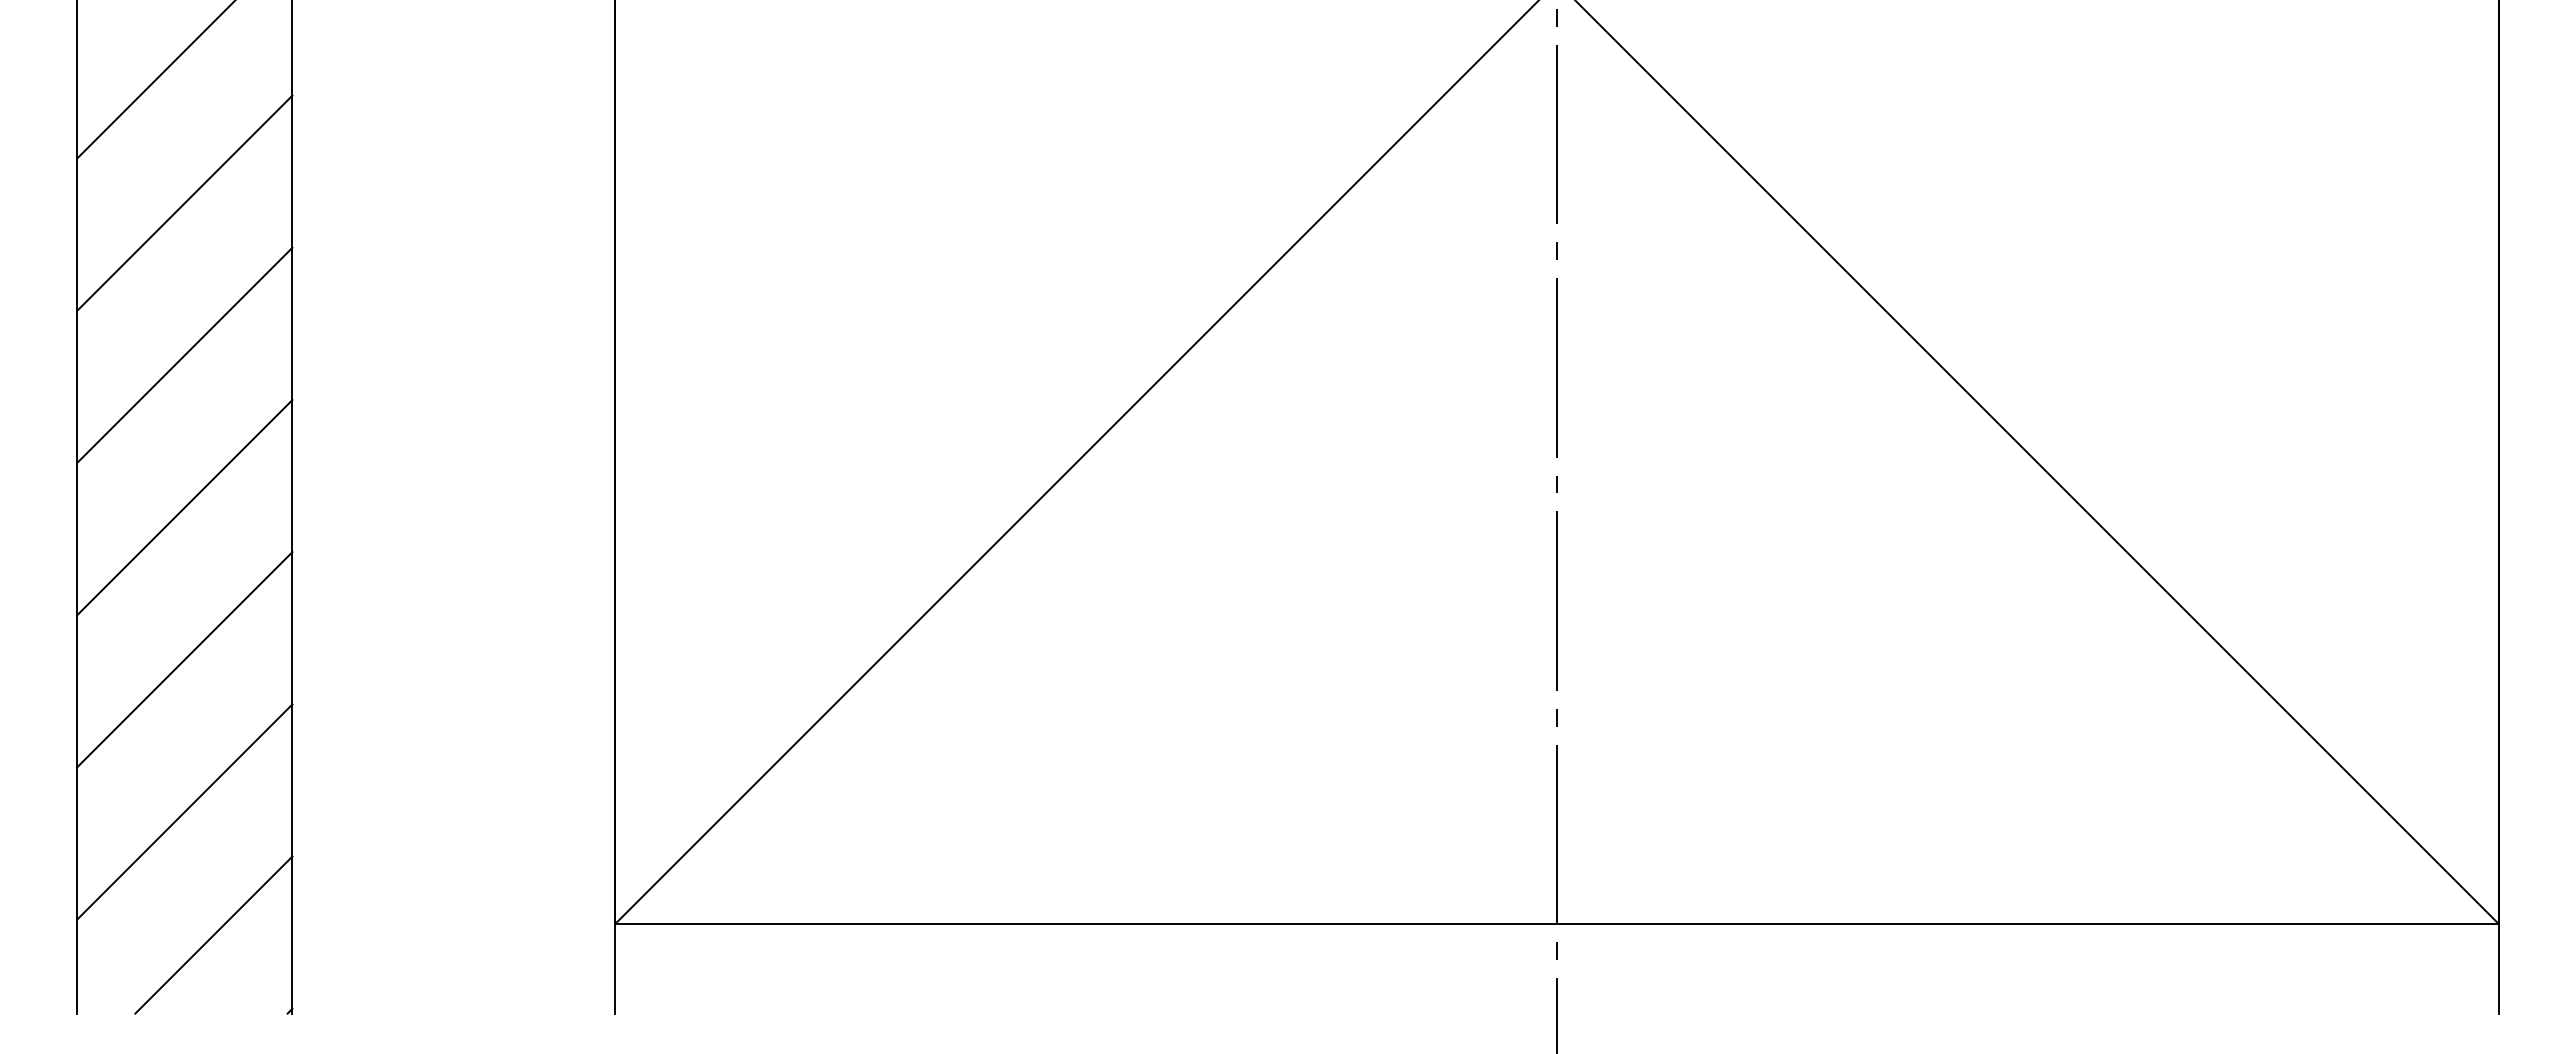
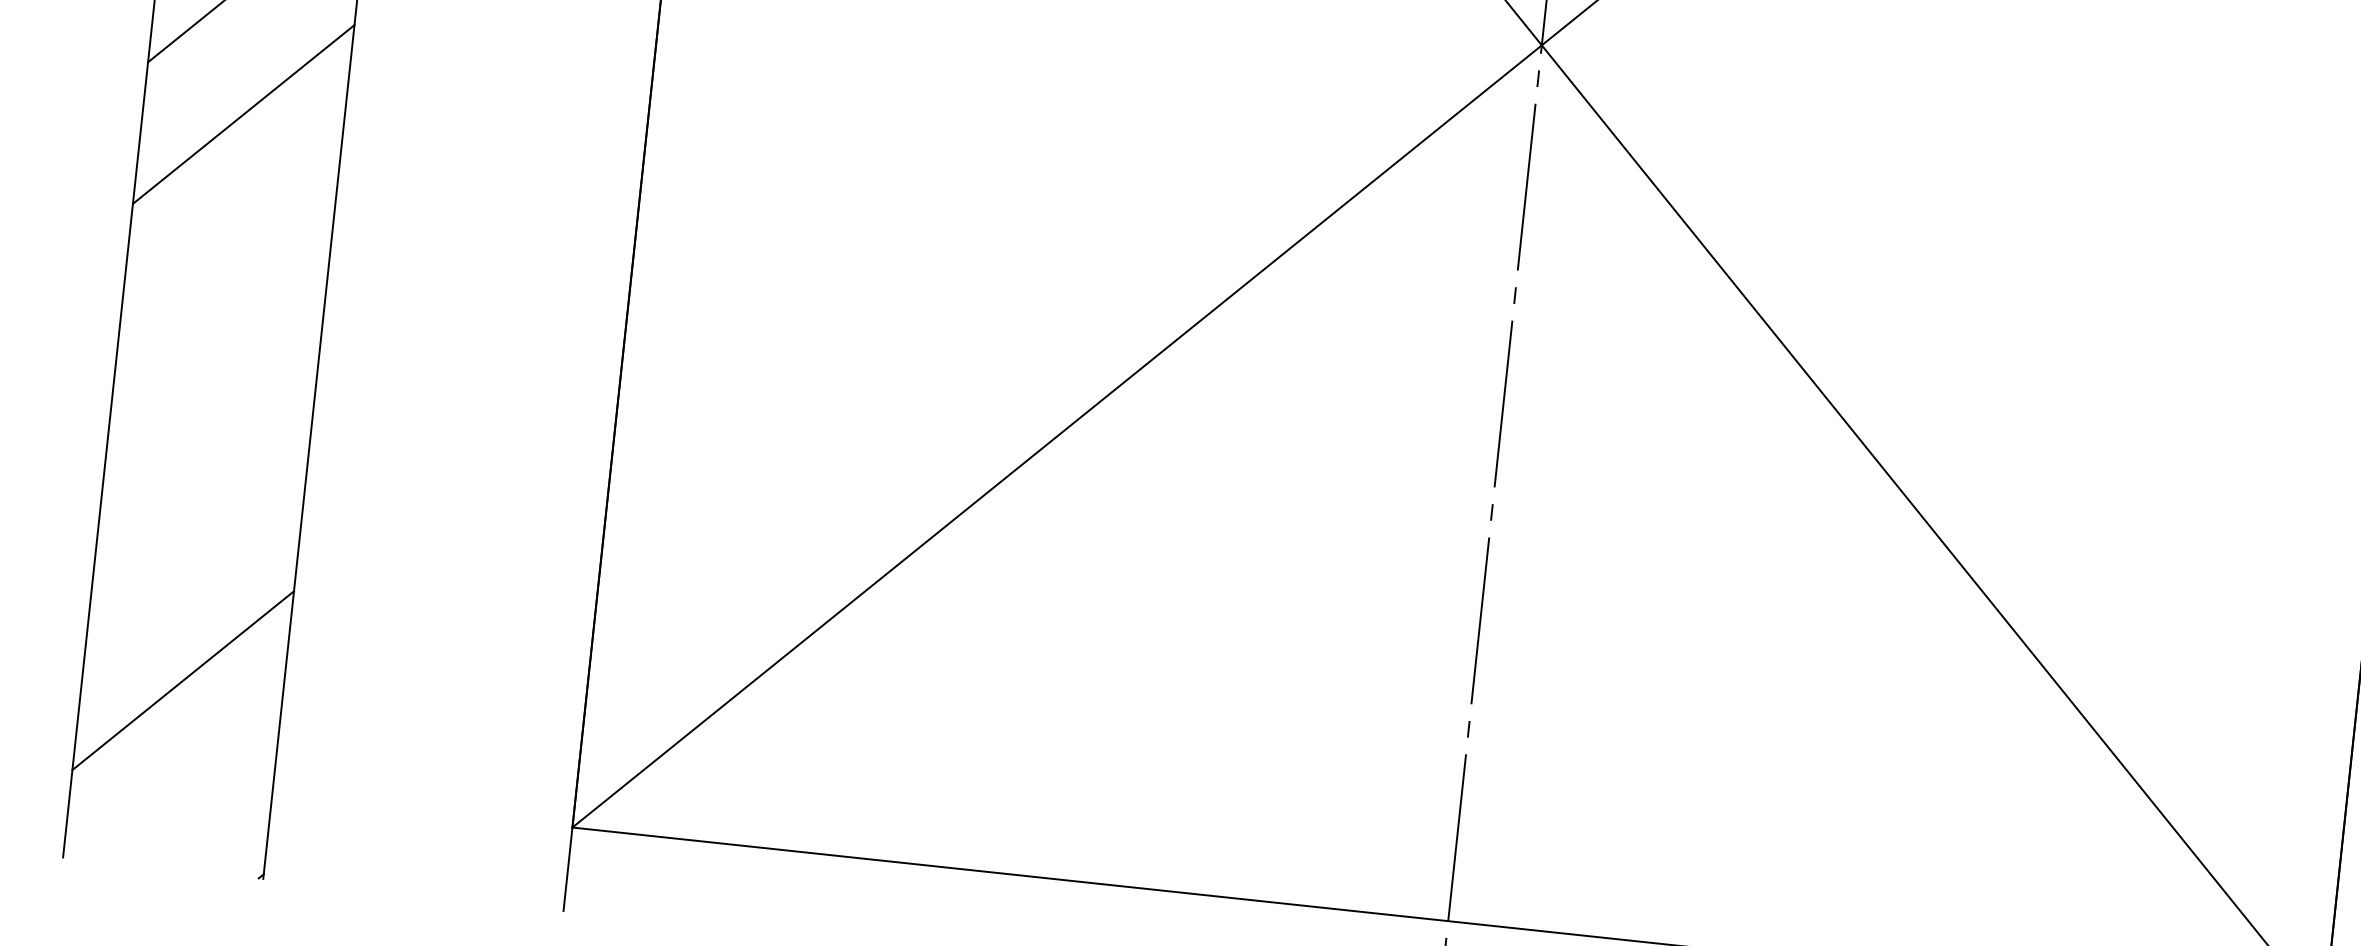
line: (184, 354) -> (228, 255), removed
line: (184, 507) -> (213, 397), removed
line: (184, 659) -> (198, 538), removed
line: (213, 934) -> (197, 797), removed

